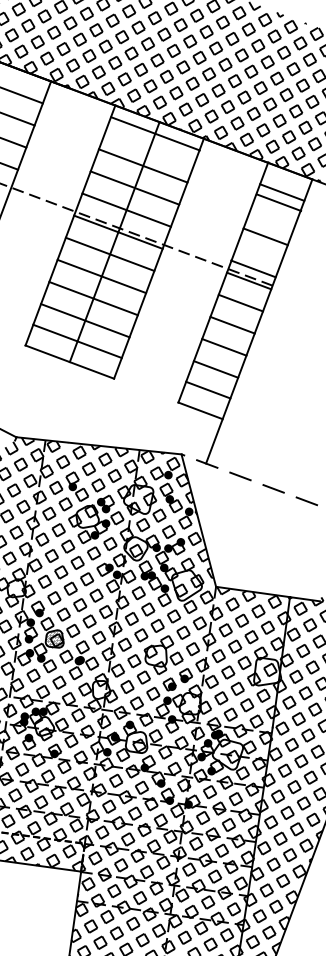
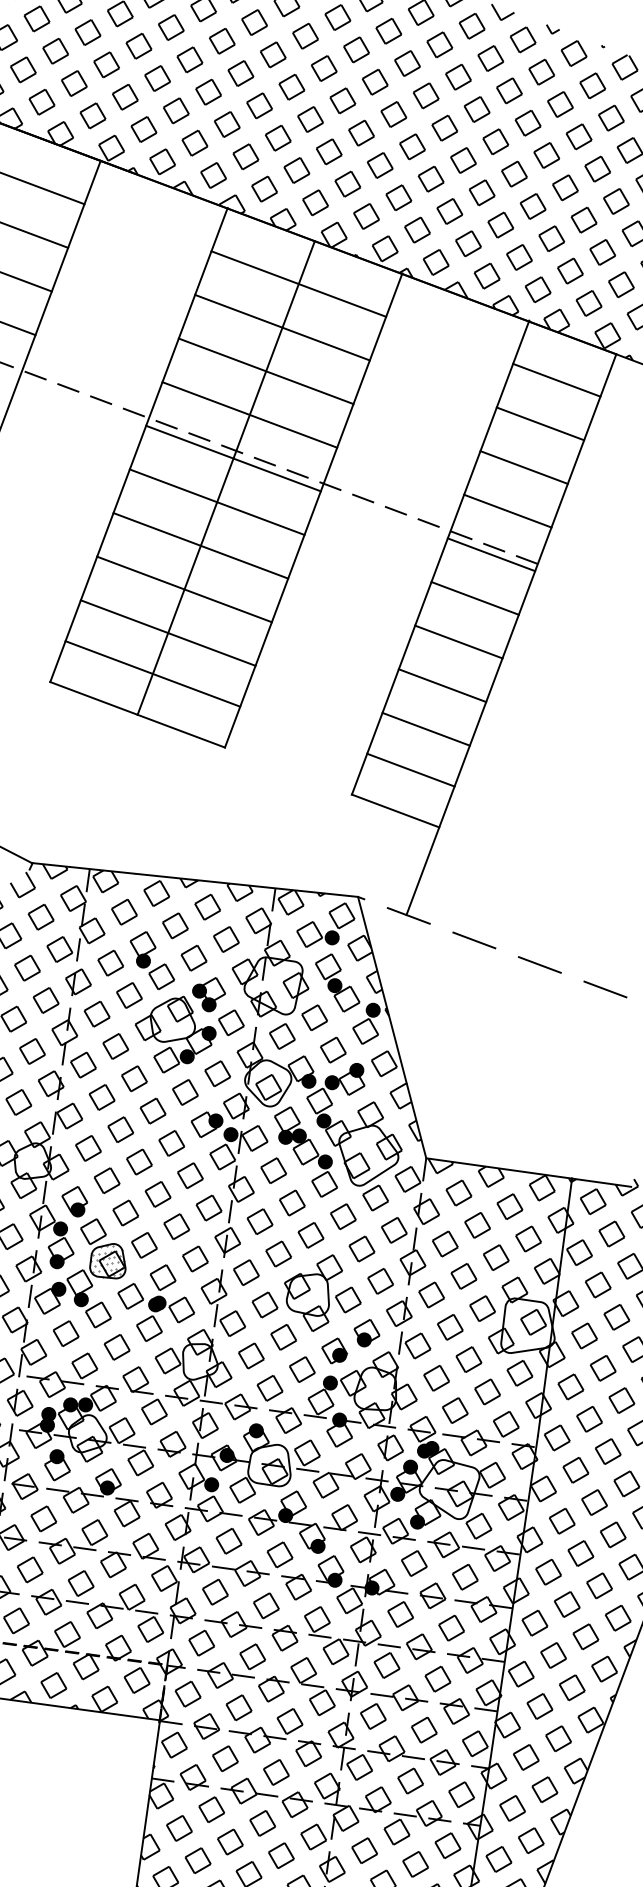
line: (155, 133) -> (298, 283), moved
line: (278, 202) -> (539, 423), moved
line: (253, 268) -> (507, 510), moved

